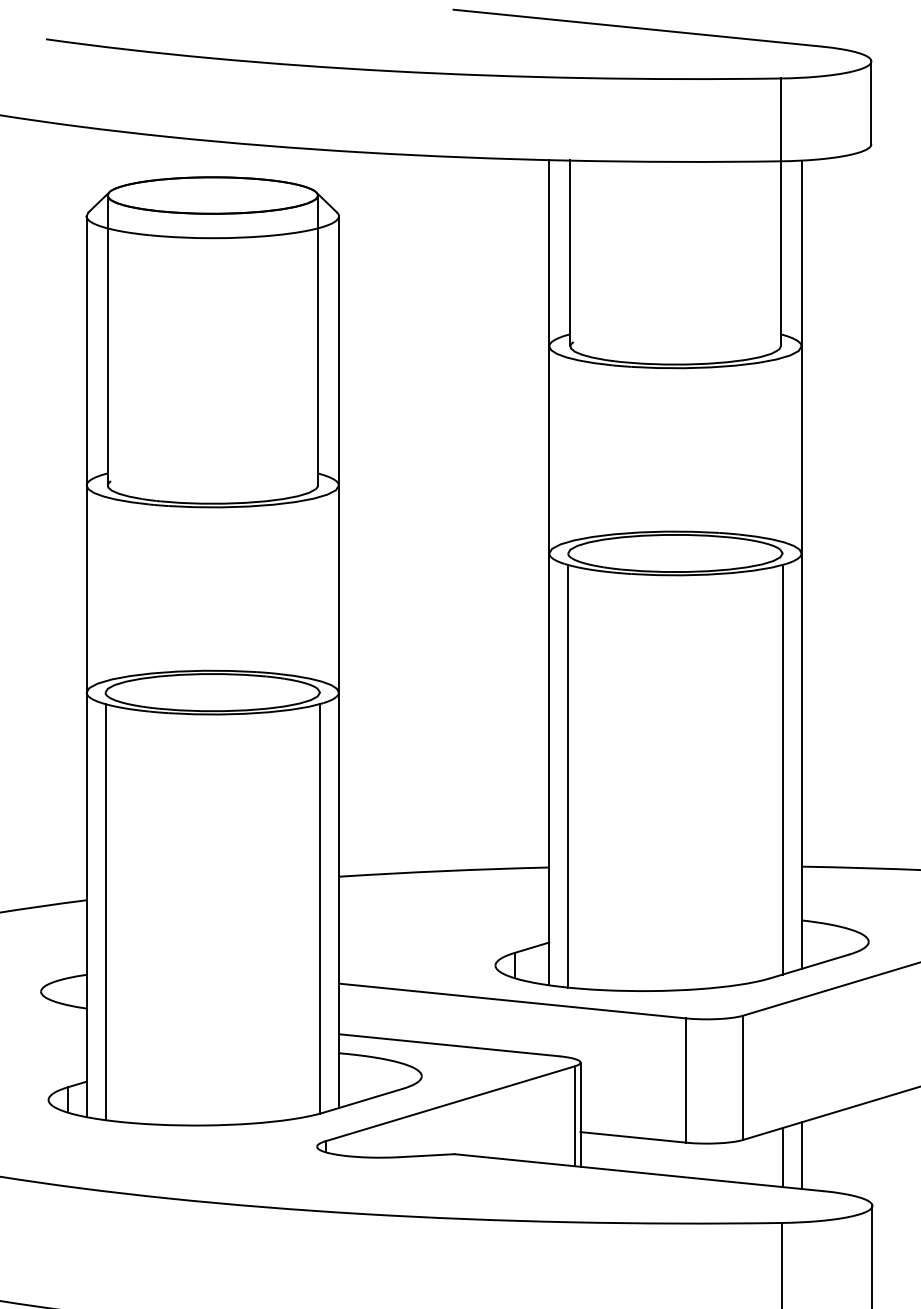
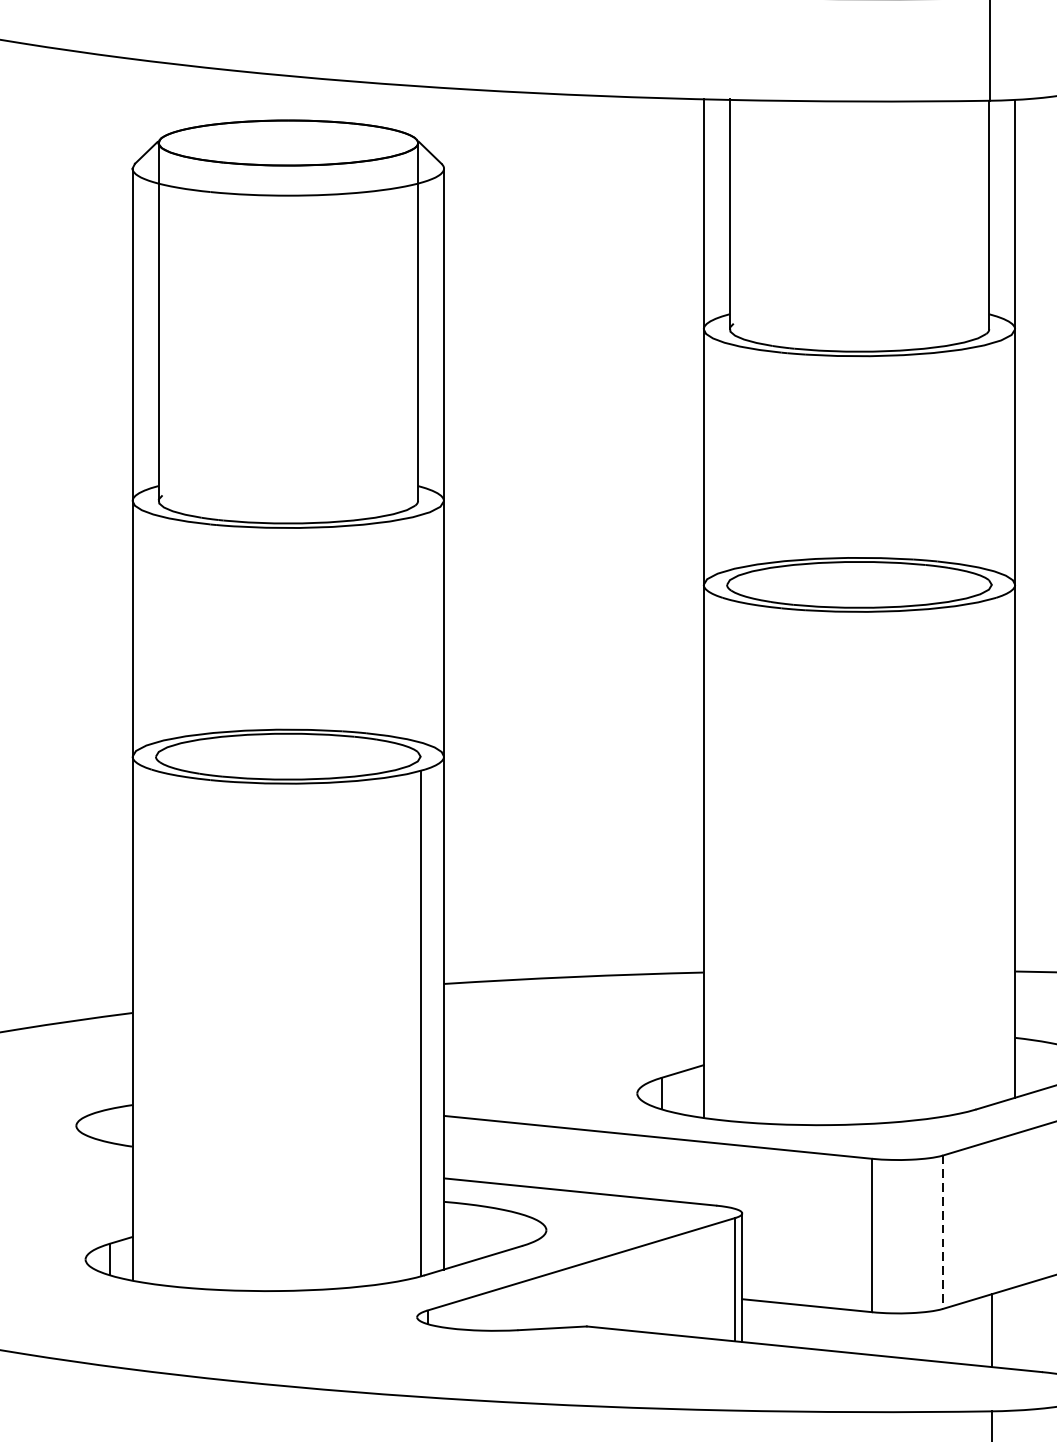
line: (782, 769) -> (991, 851), removed
line: (568, 776) -> (727, 860), removed
line: (105, 911) -> (155, 1026), removed
line: (743, 1078) -> (943, 1233), solid -> dashed
line: (801, 1155) -> (1015, 1328), removed

